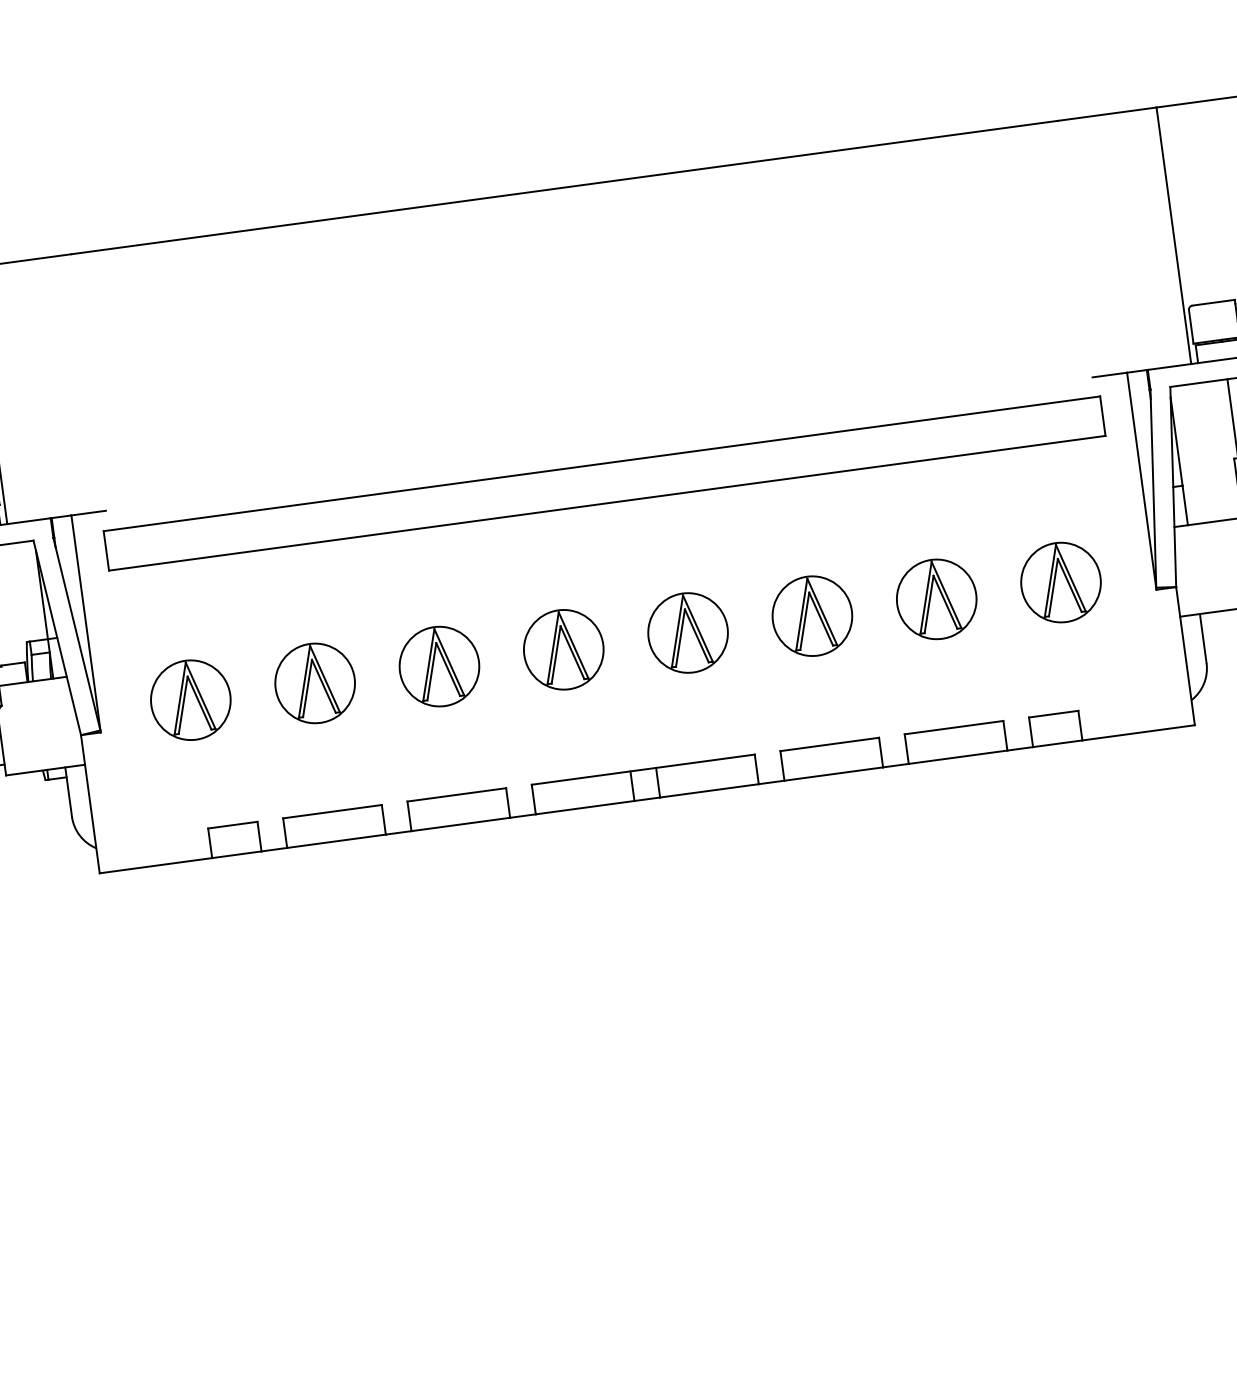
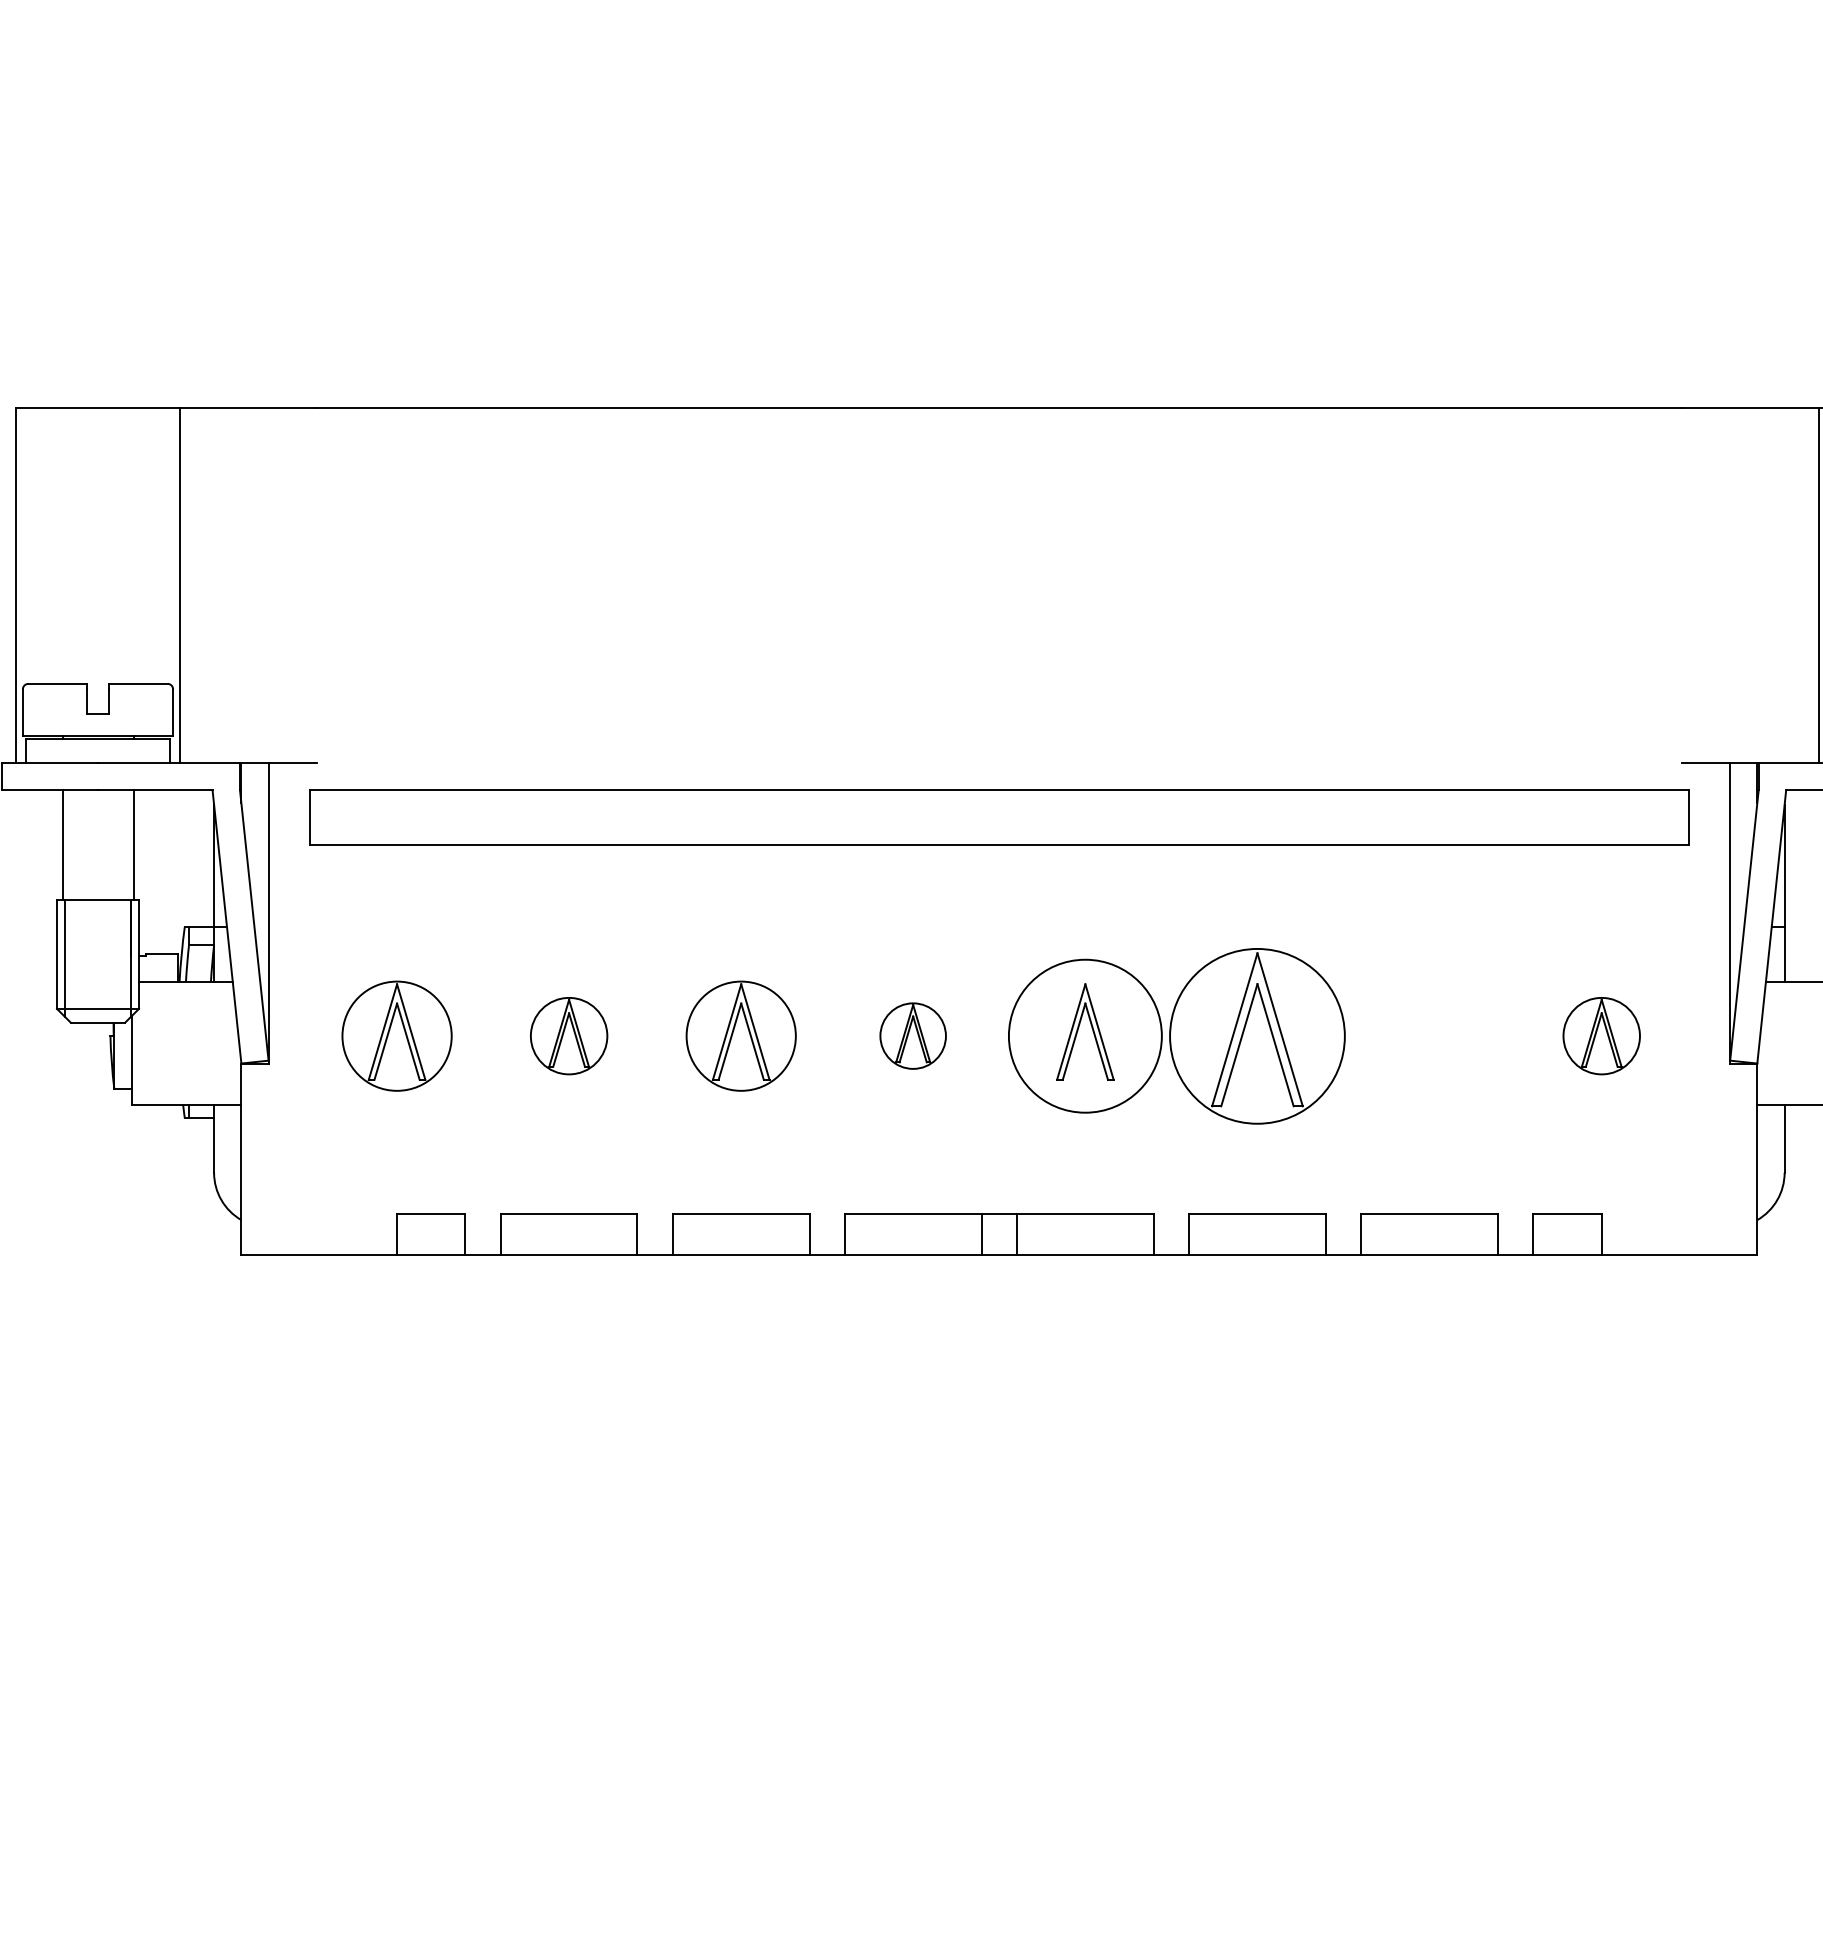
part: (1060, 582) -> (1601, 1035), size x0.7
part: (936, 598) -> (1429, 1035), removed
part: (812, 615) -> (1257, 1035), size x1.6
circle: (688, 632) -> (1085, 1035), size x1.4
part: (563, 649) -> (912, 1035), size x0.6
part: (314, 682) -> (568, 1035), size x0.7

